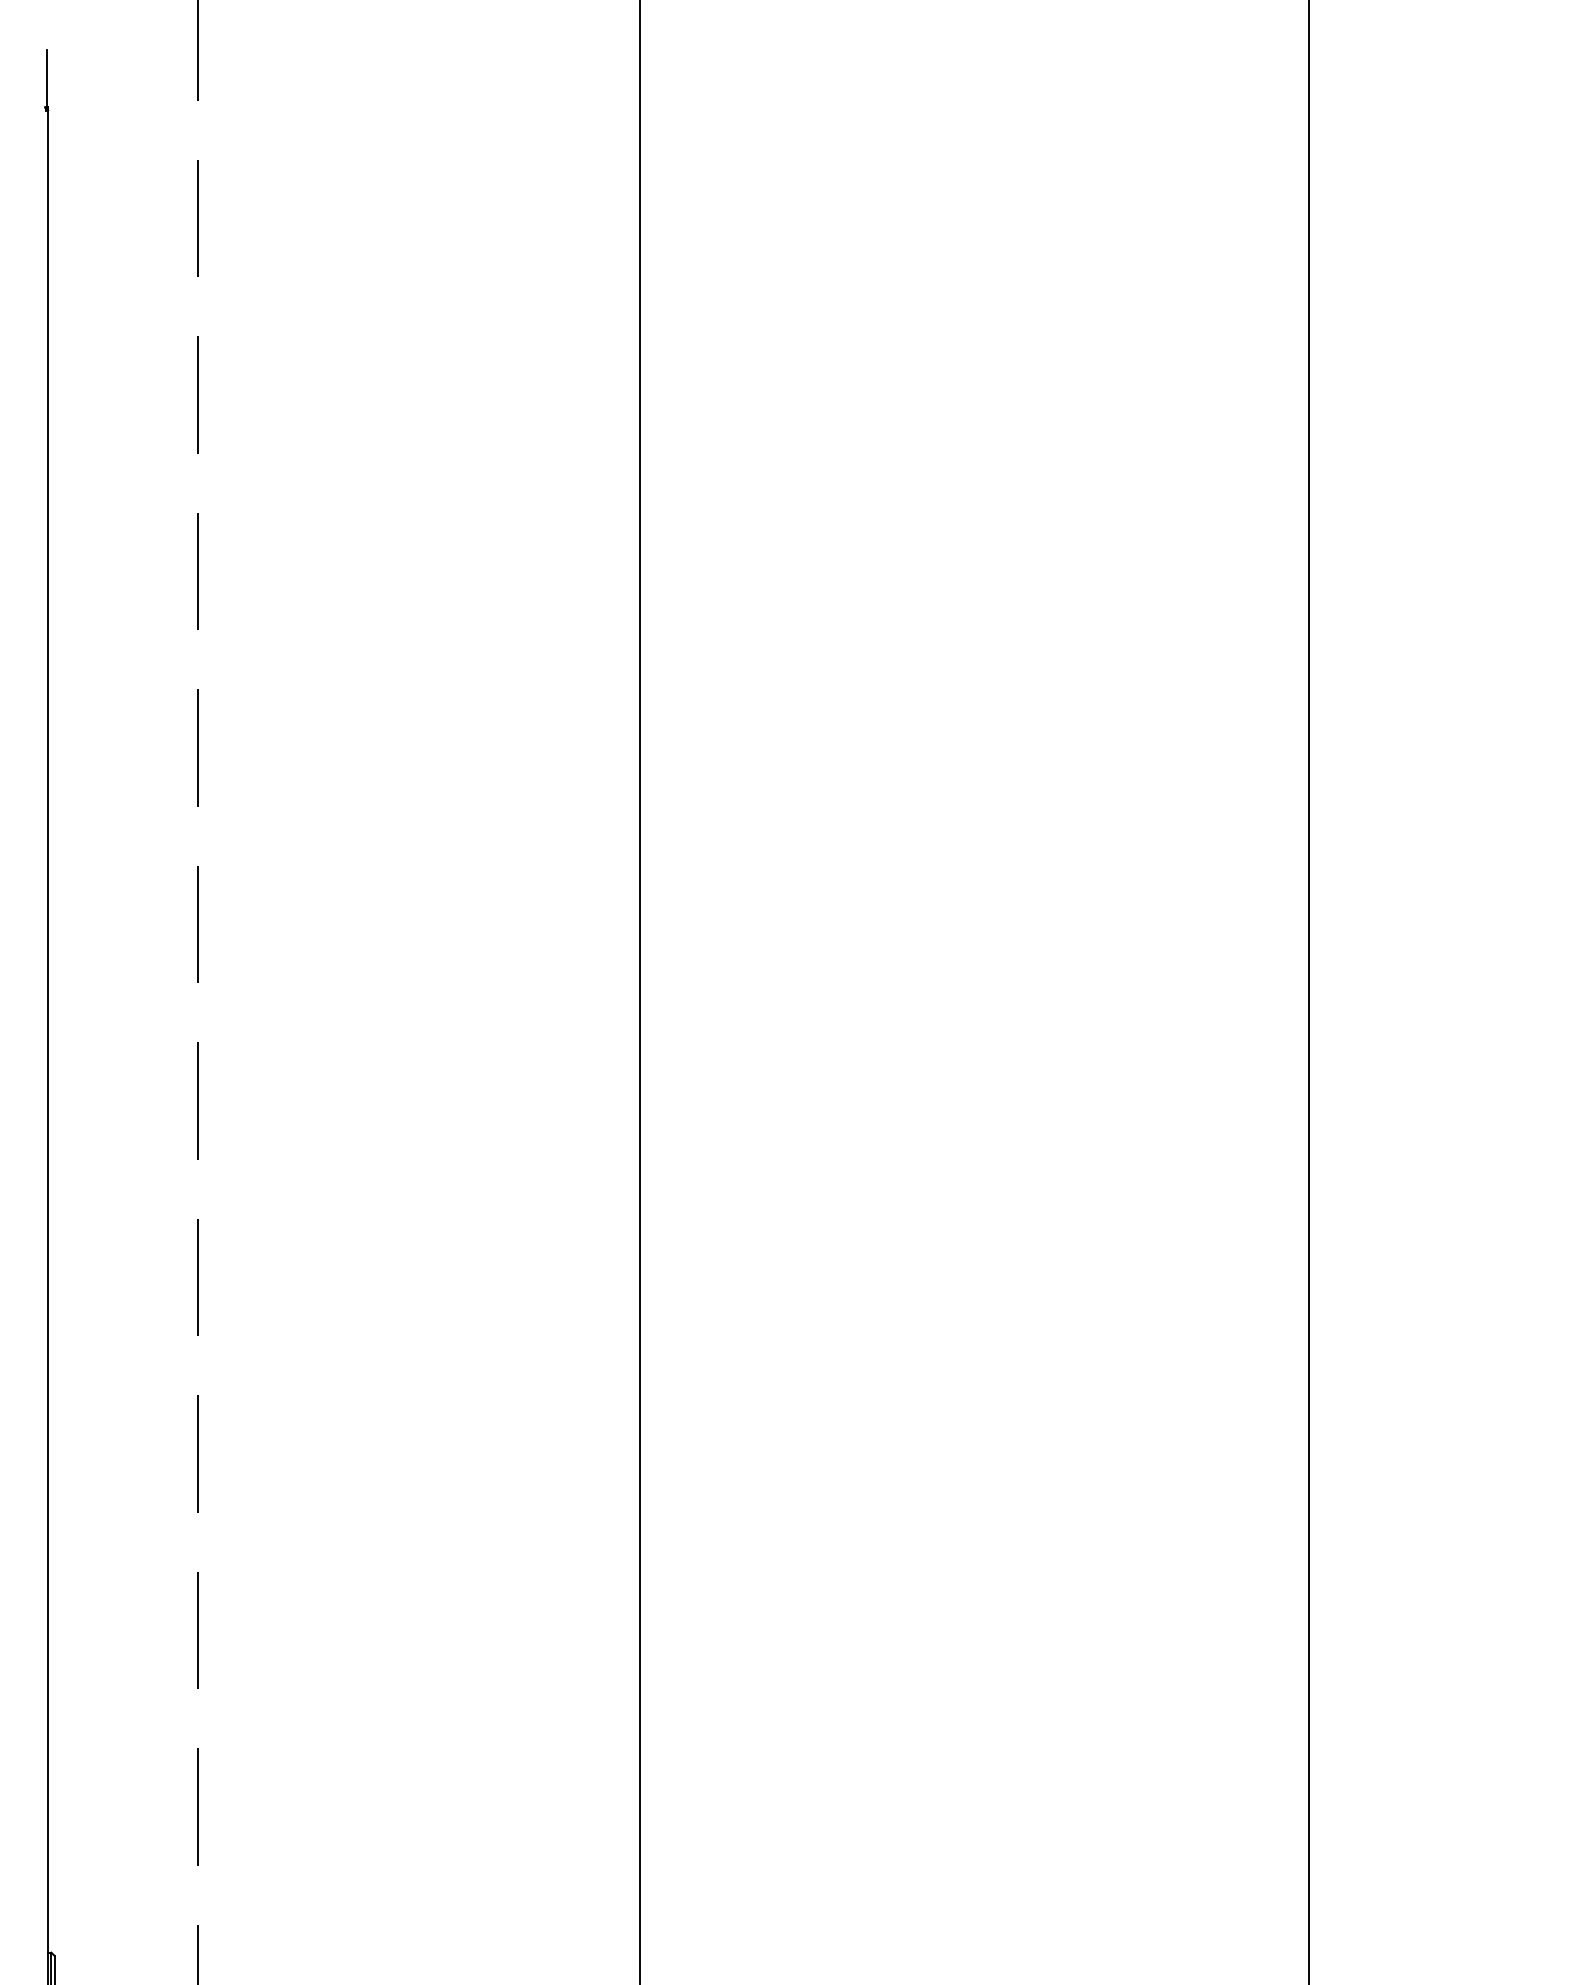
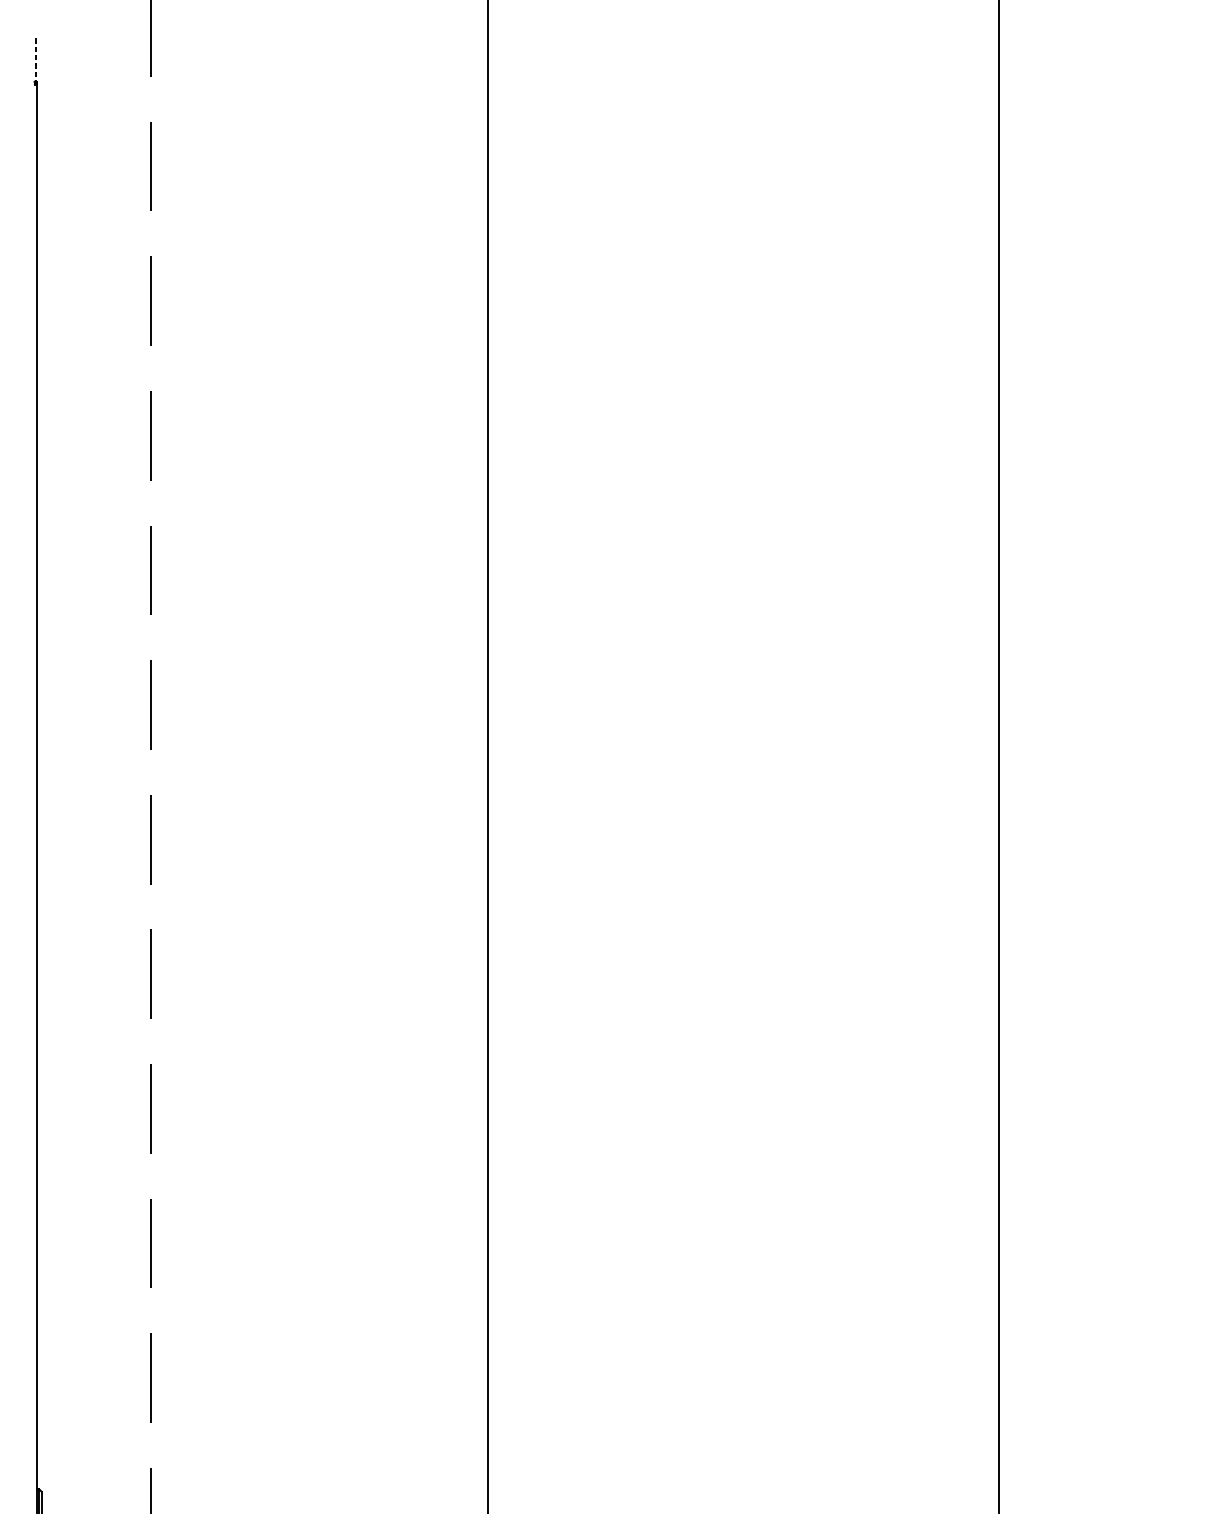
line: (46, 78) -> (35, 59), solid -> dashed

